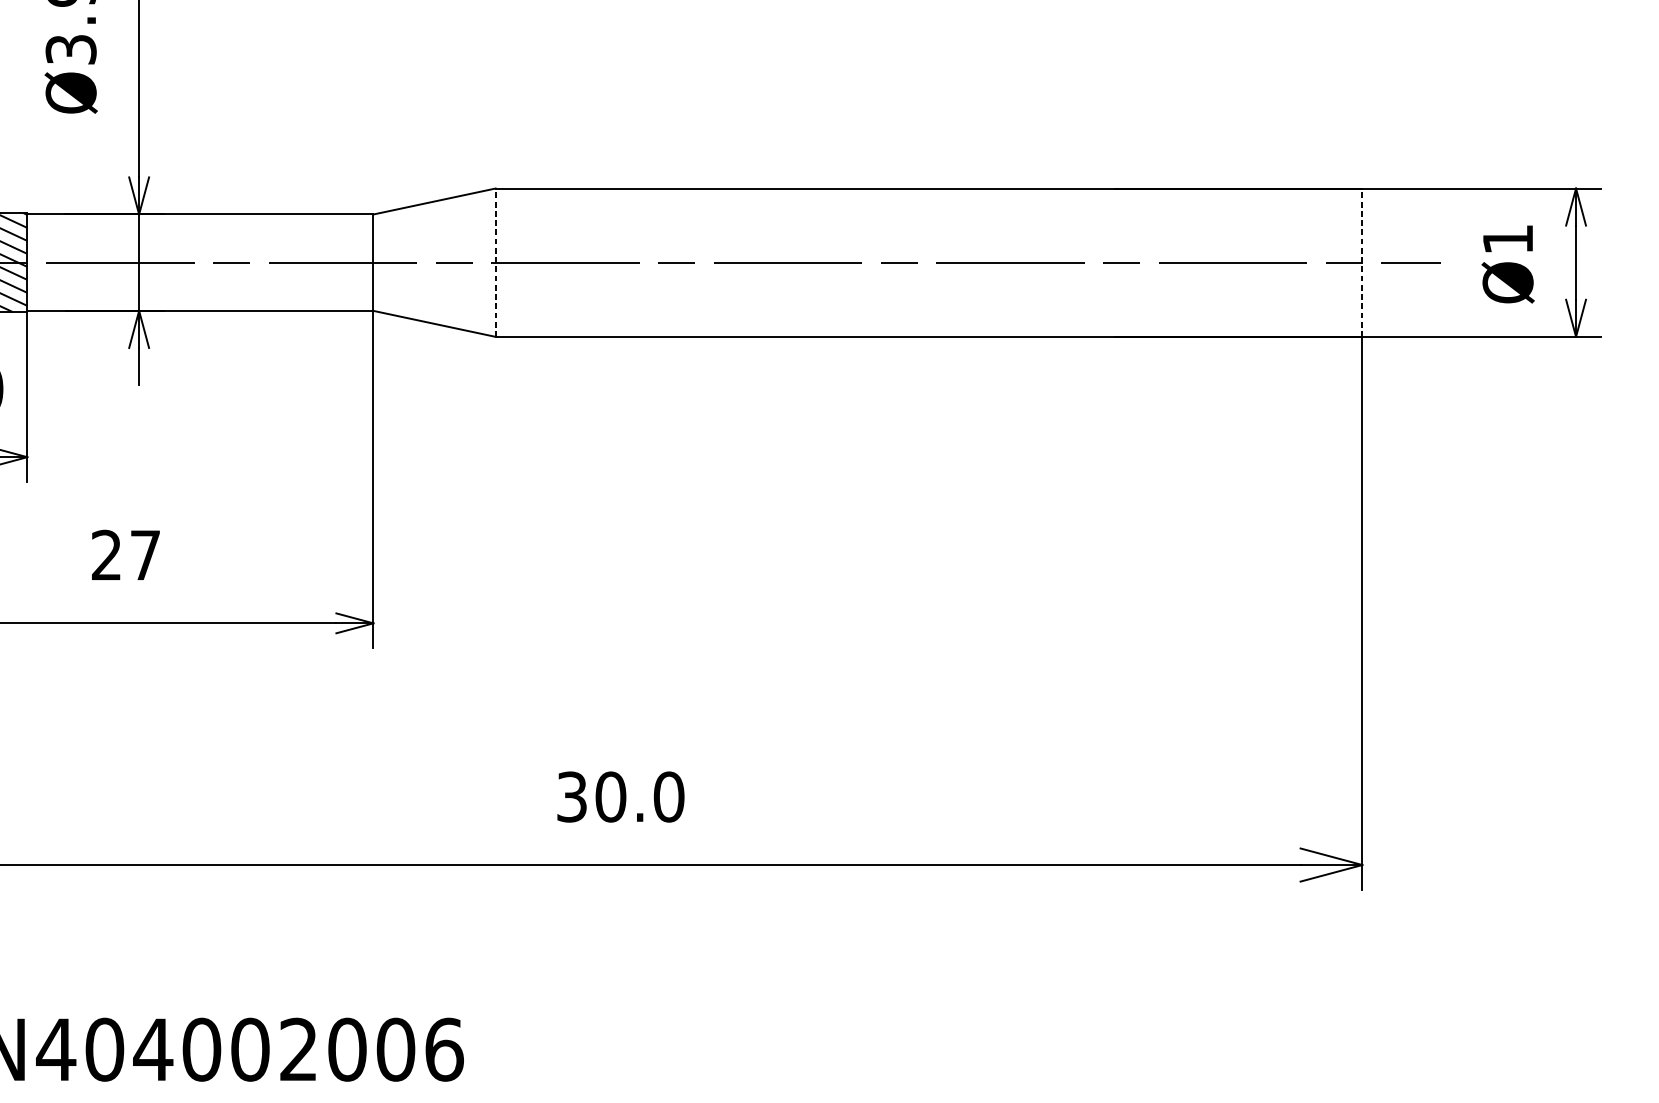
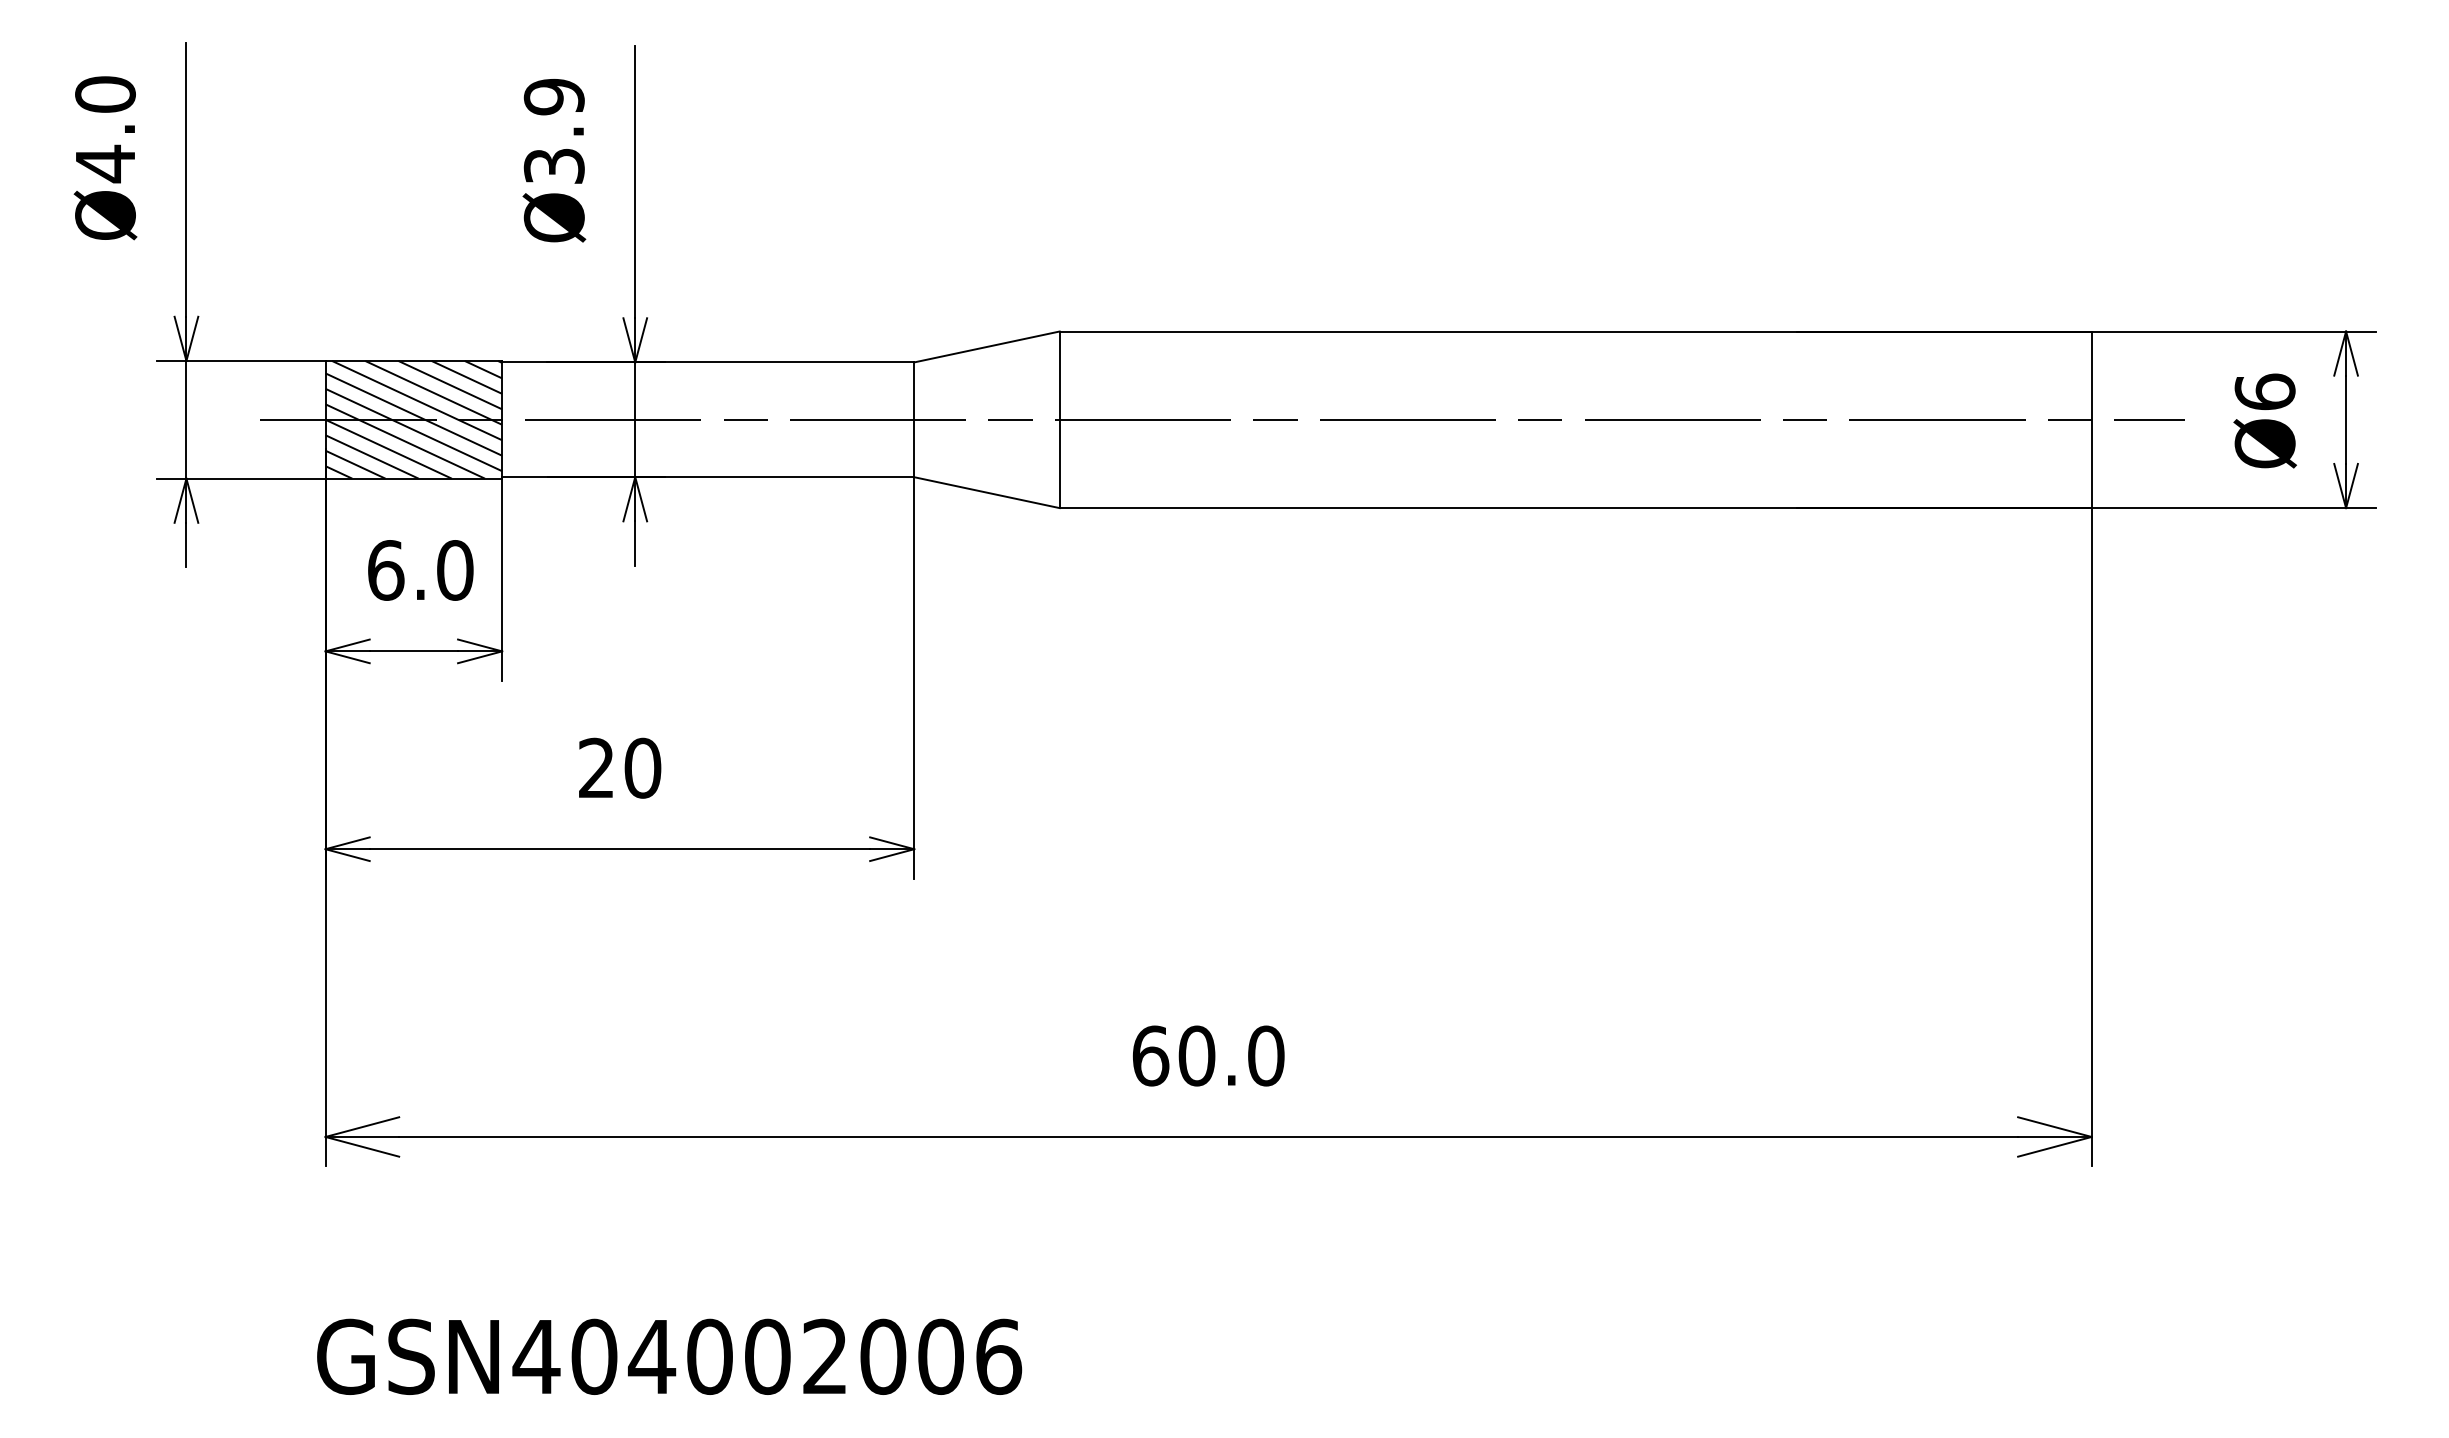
text: (1507, 238) -> (2264, 391), Ø1 -> Ø6
line: (495, 262) -> (1059, 419), dashed -> solid
line: (1362, 262) -> (2091, 419), dashed -> solid
text: (145, 554) -> (642, 767), 27 -> 20
text: (571, 796) -> (1150, 1055), 30.0 -> 60.0

